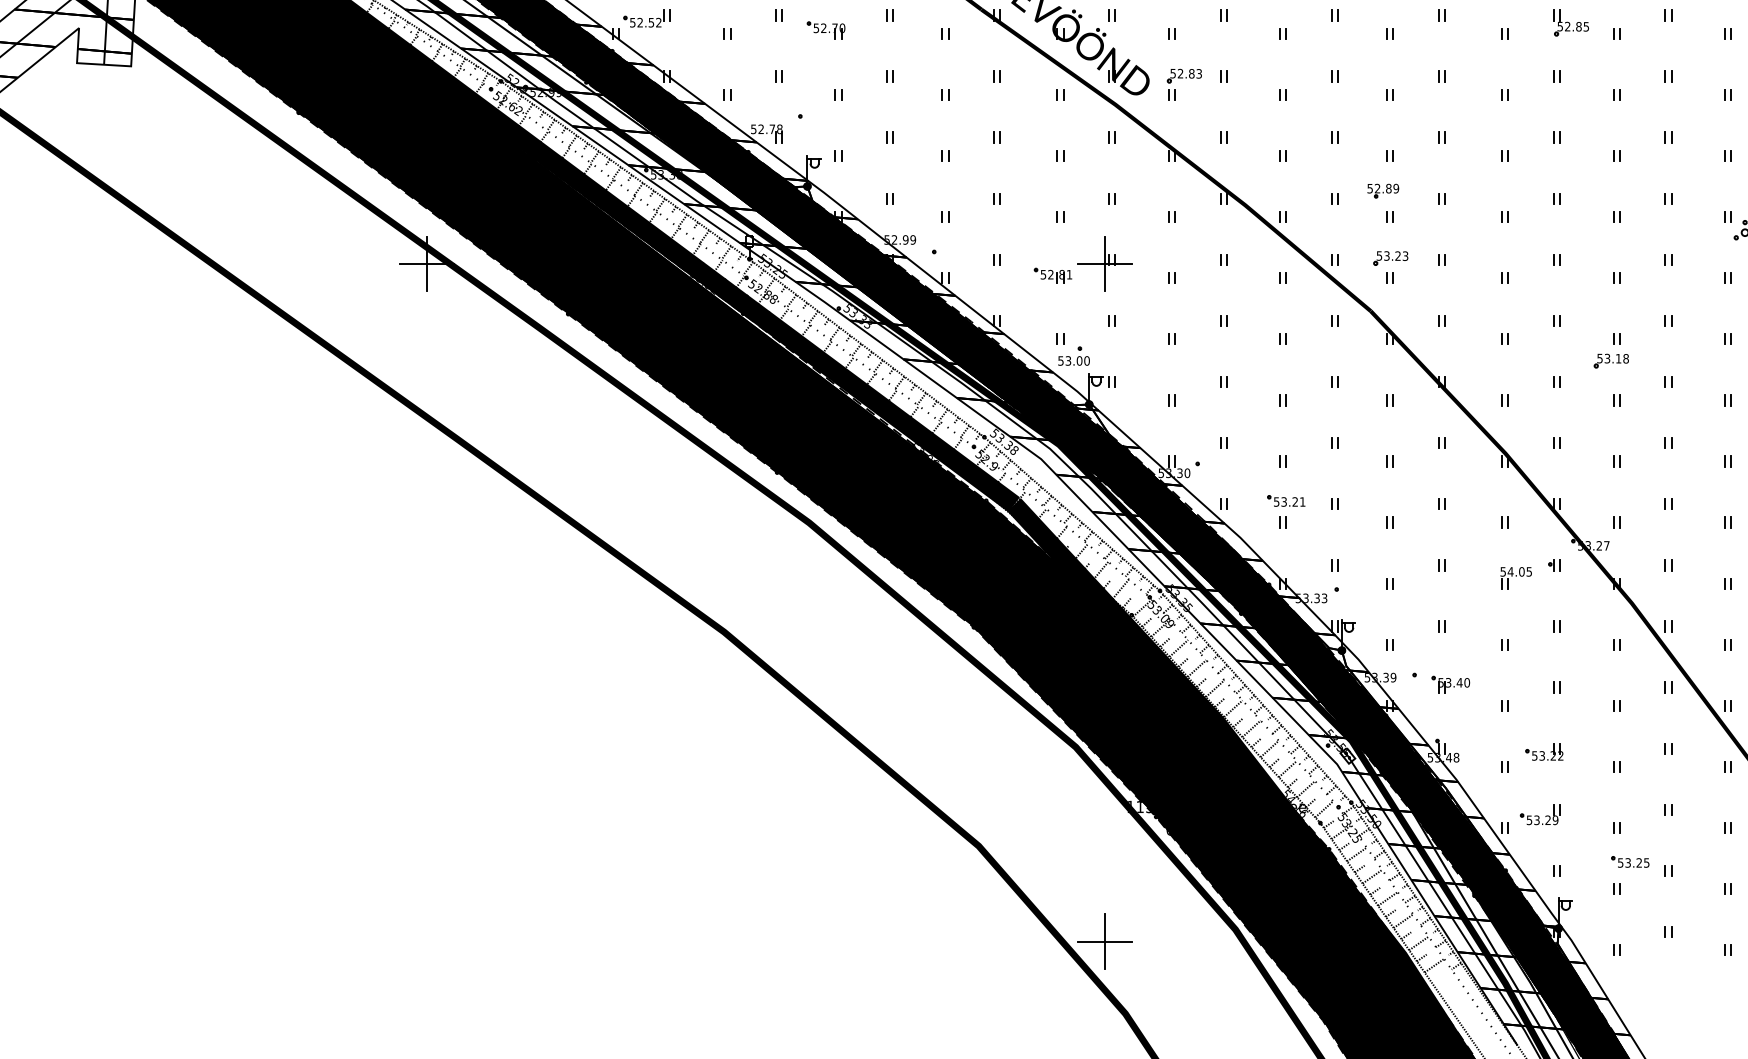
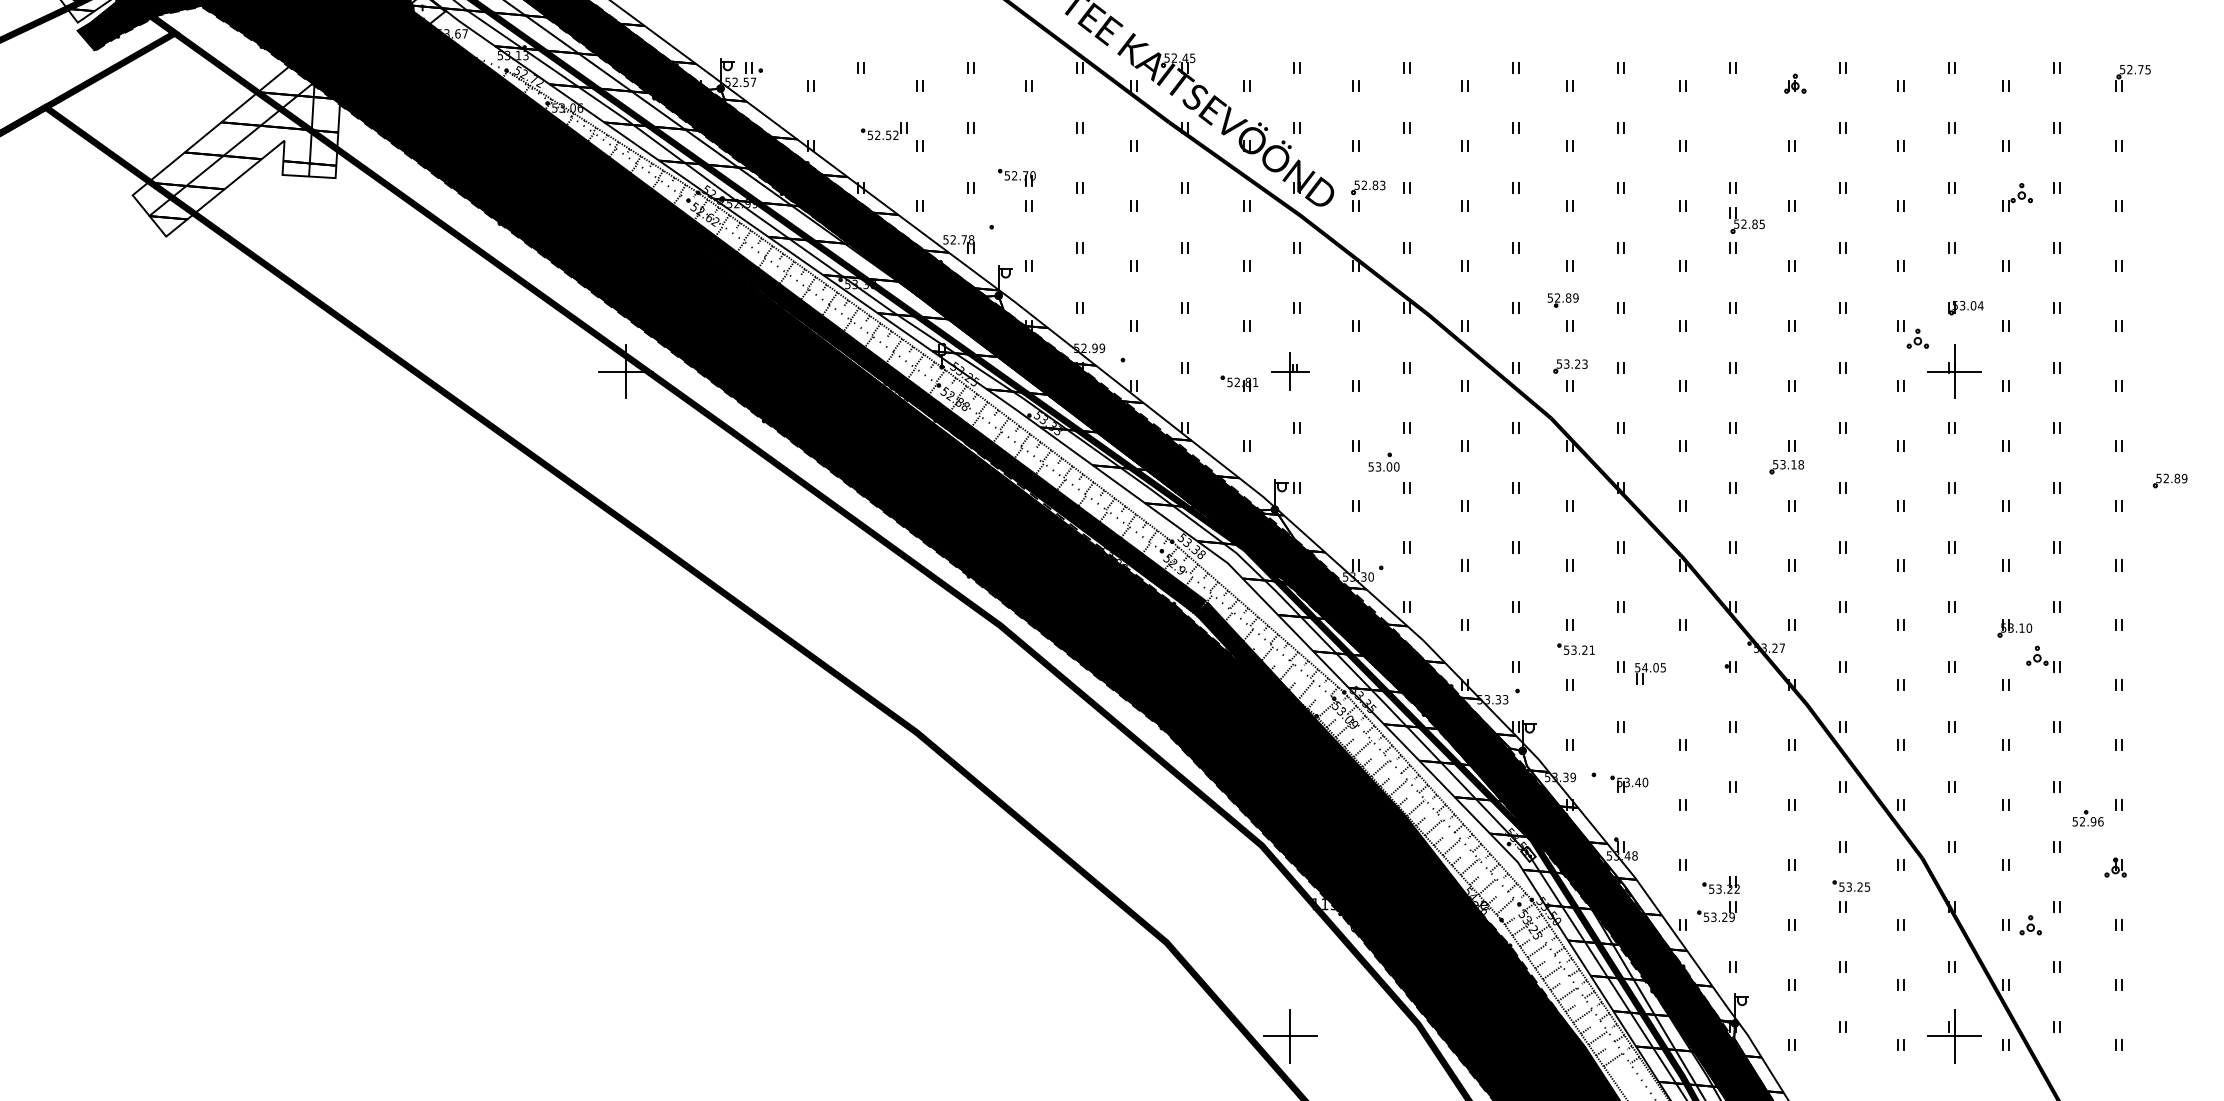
part: (647, 18) -> (884, 131), moved
part: (1570, 22) -> (1746, 220), moved
part: (825, 30) -> (1016, 177), moved
part: (1105, 263) -> (1290, 371), size x0.7
part: (1073, 355) -> (1383, 461), moved
part: (1285, 500) -> (1575, 648), moved
part: (1516, 577) -> (1650, 673), moved
part: (1543, 751) -> (1720, 884), moved
part: (1630, 861) -> (1851, 885), moved

